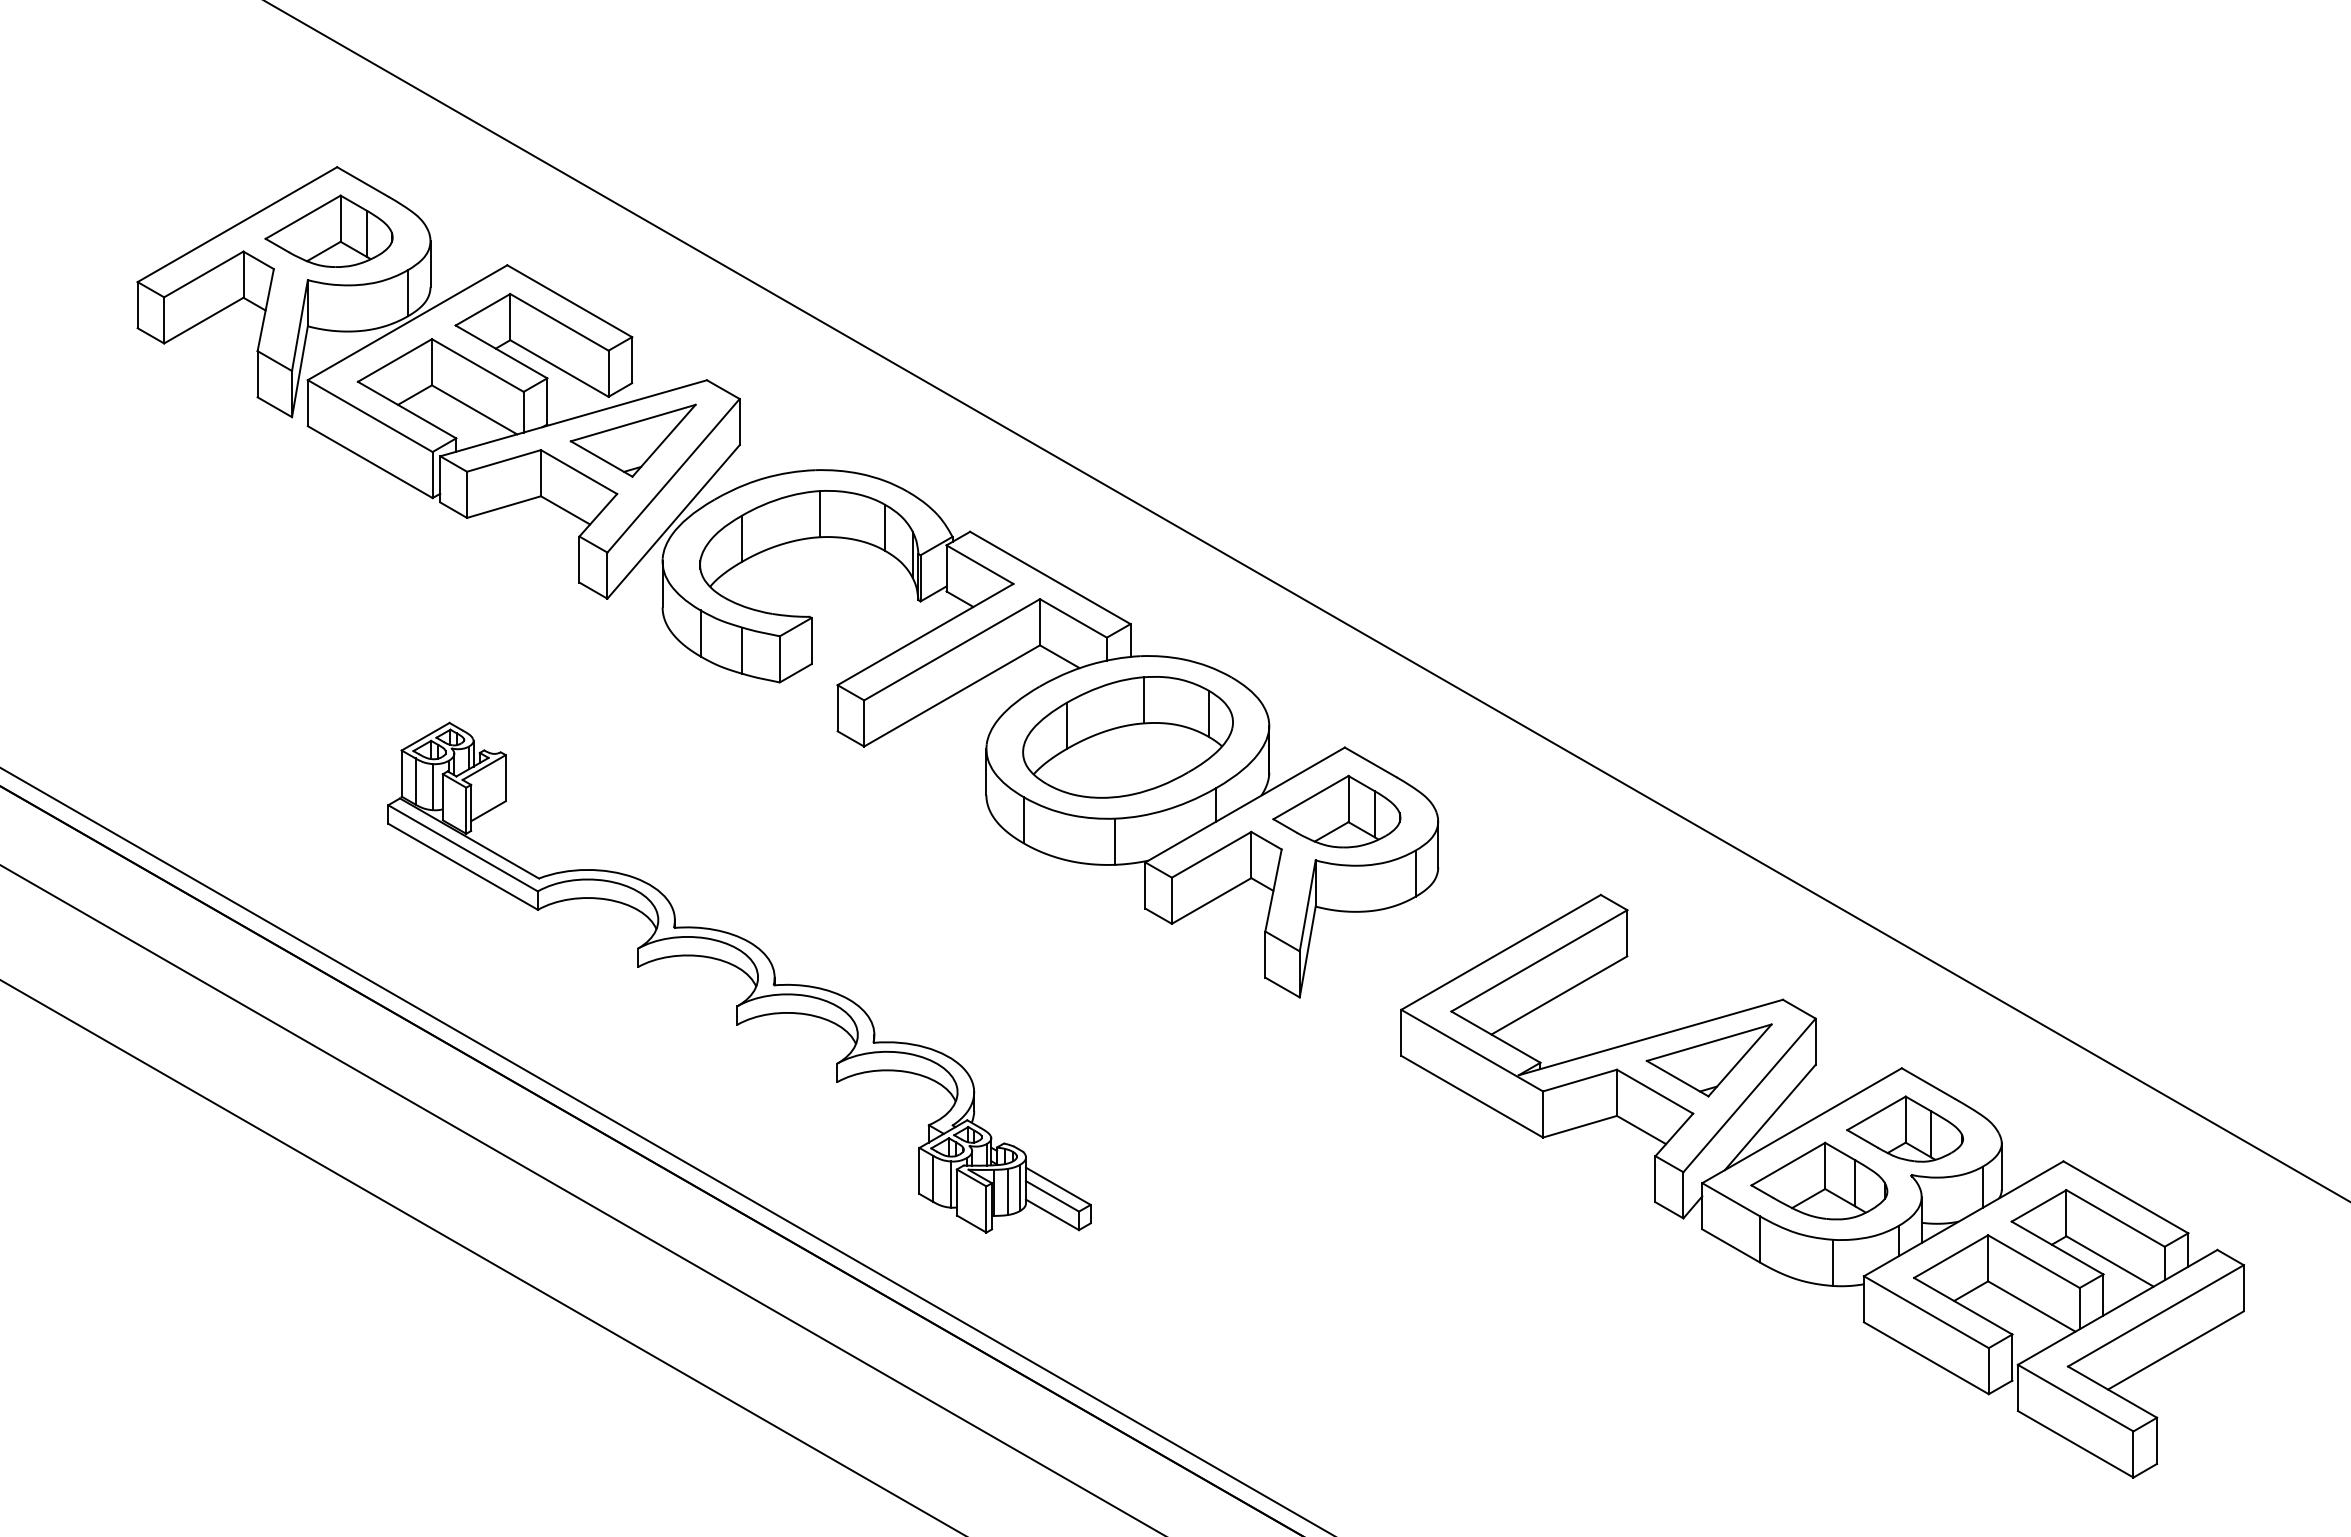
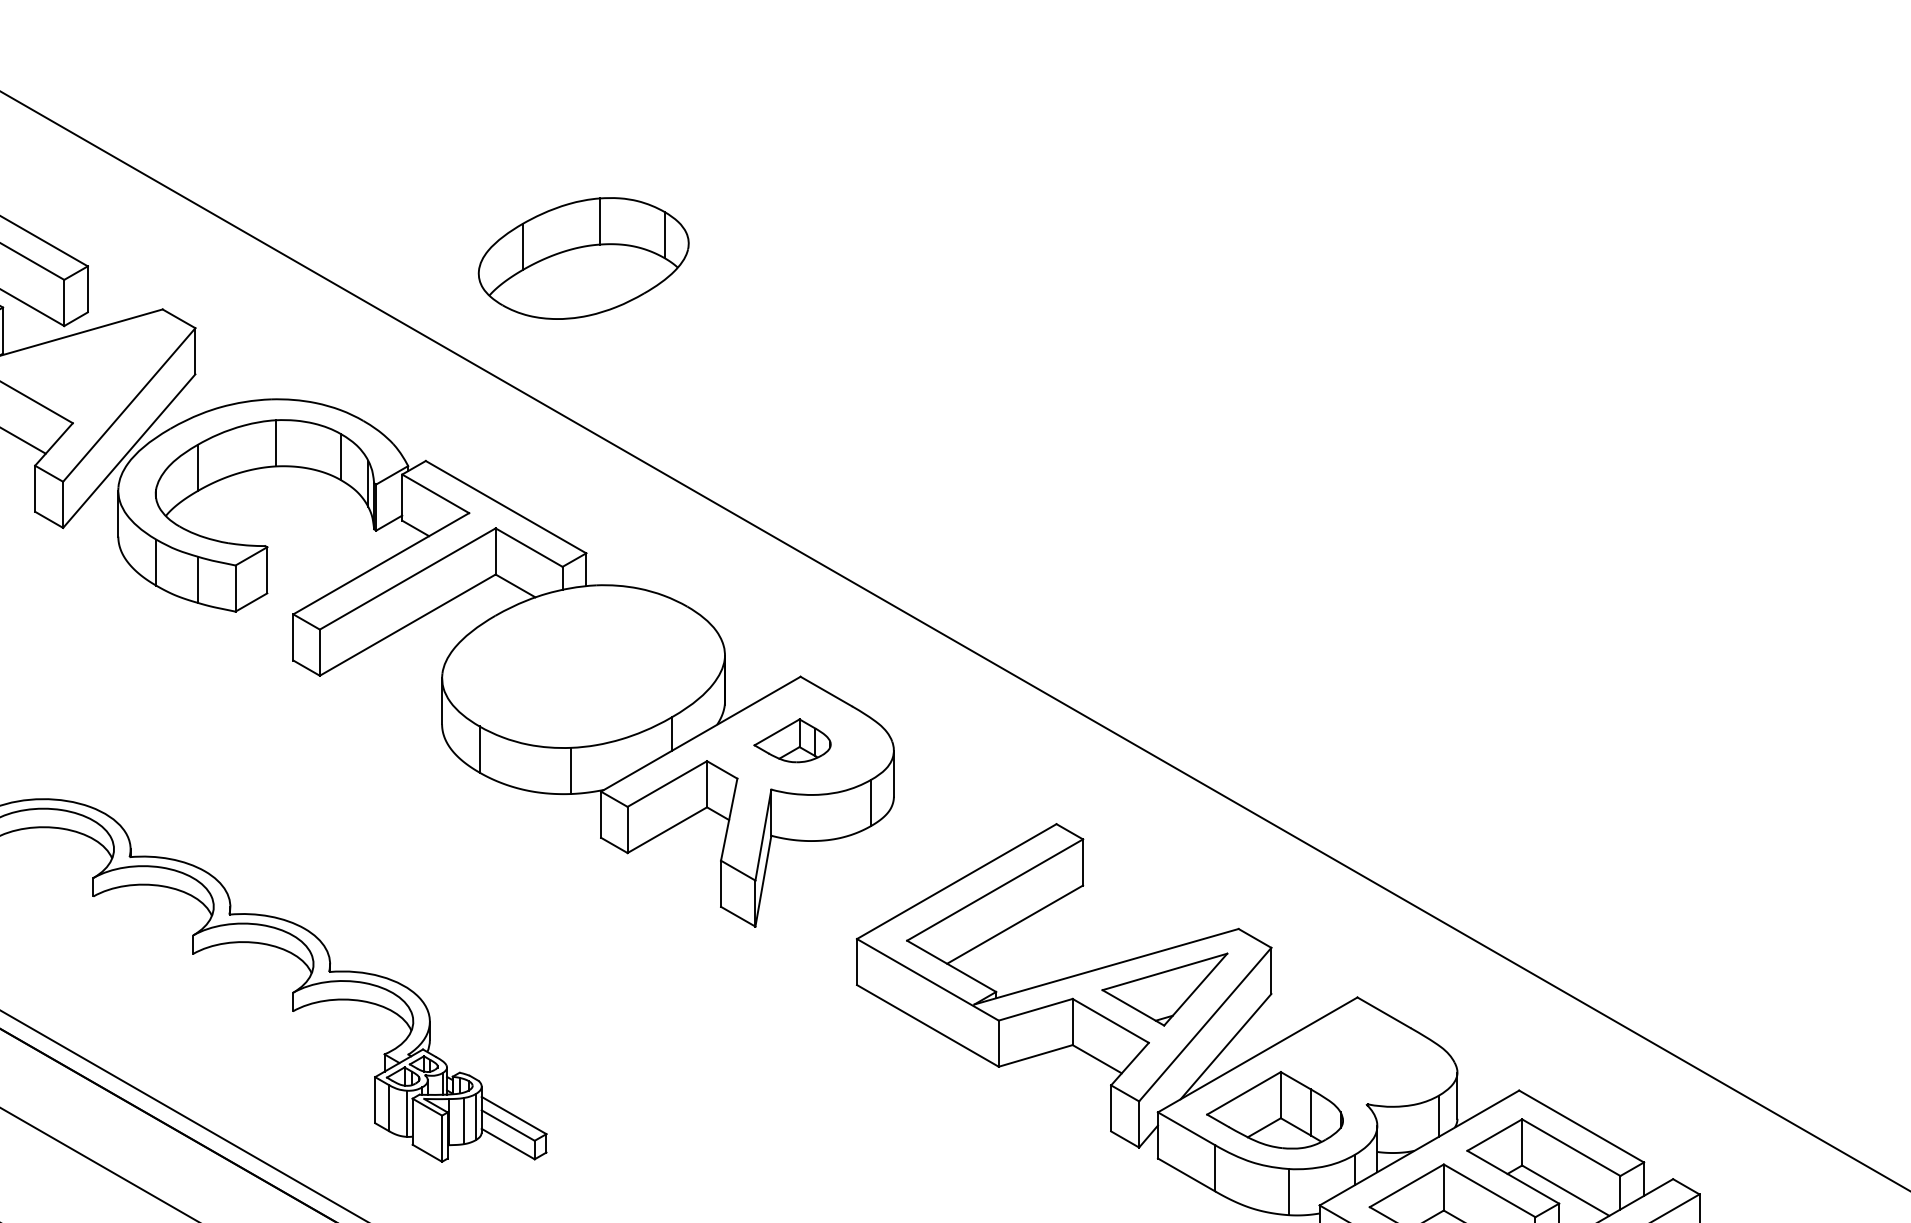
part: (632, 440) -> (88, 369), removed
part: (1127, 737) -> (583, 258), moved
part: (1336, 811) -> (792, 740), size x0.6
part: (1904, 1128) -> (1360, 1057), removed

